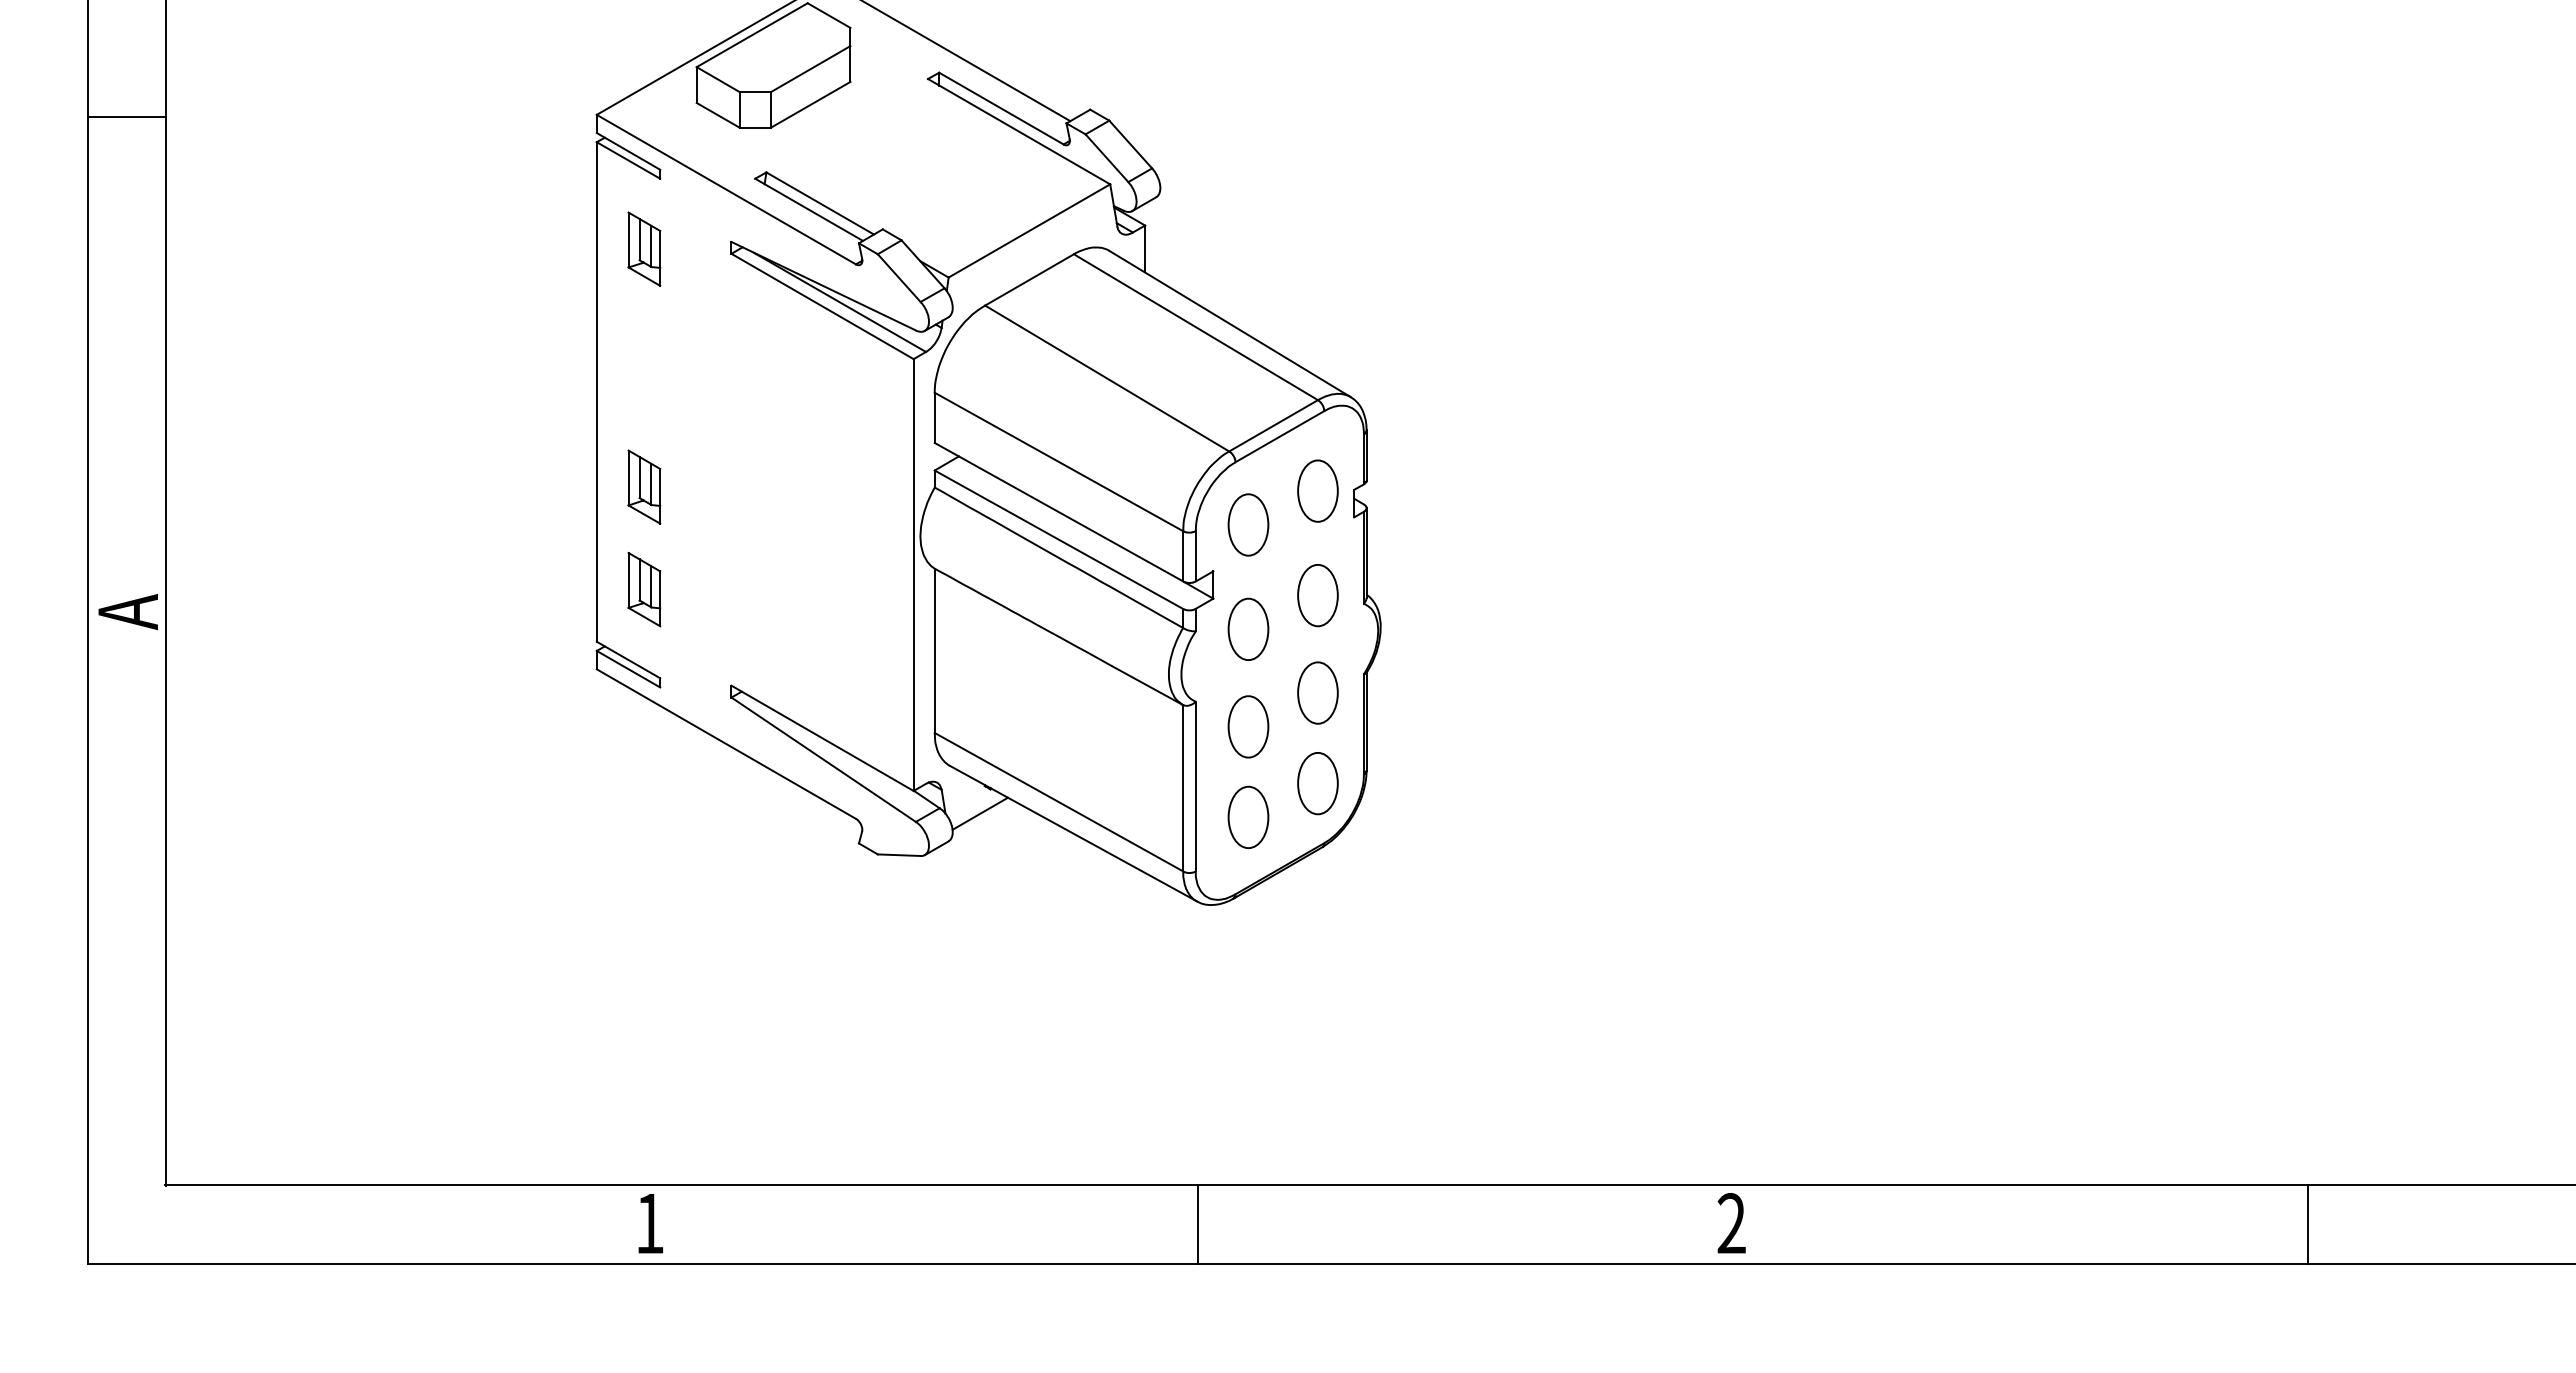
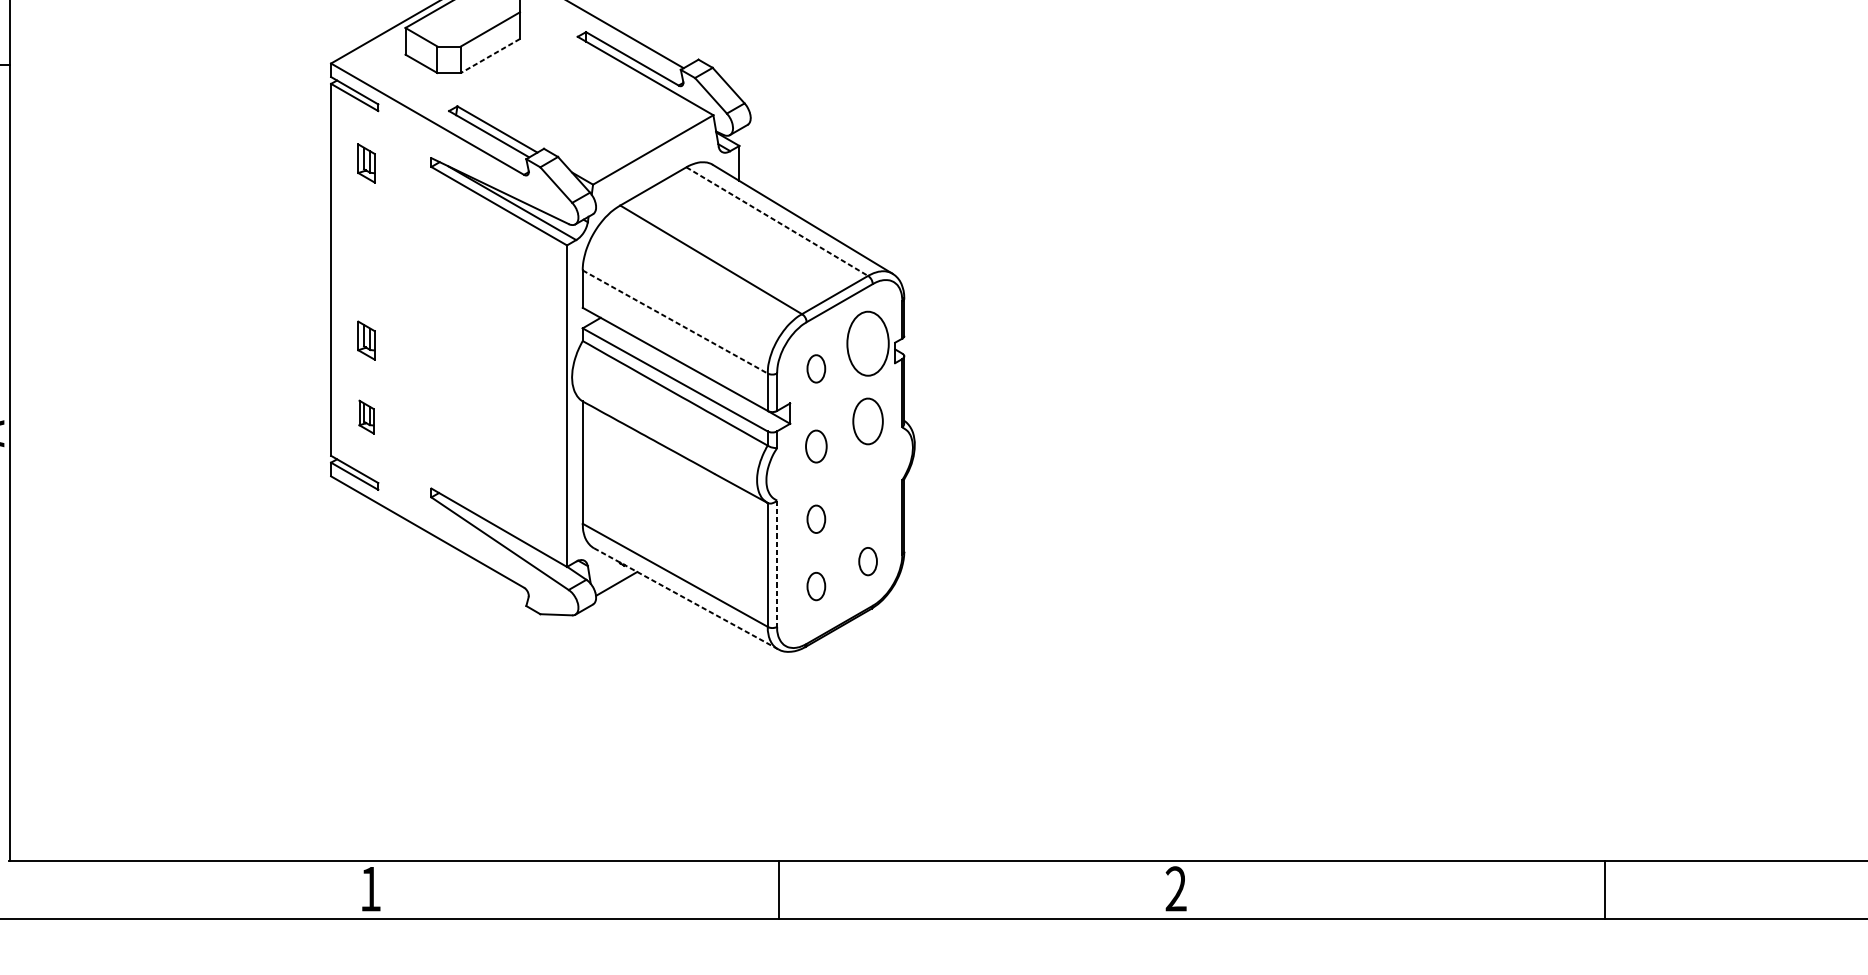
line: (810, 104) -> (490, 55), solid -> dashed
part: (644, 248) -> (366, 163), size x0.7
line: (1196, 327) -> (777, 221), solid -> dashed
line: (1059, 462) -> (675, 322), solid -> dashed
part: (644, 486) -> (366, 340), size x0.7
part: (1317, 490) -> (867, 343), size x1.4
part: (1248, 524) -> (816, 368), size x0.6
part: (644, 589) -> (366, 416), size x0.6
part: (1248, 628) -> (816, 445), size x0.7
part: (1317, 692) -> (867, 493), removed
part: (1248, 726) -> (816, 518), size x0.6
part: (1317, 783) -> (867, 561), size x0.6
line: (1195, 786) -> (776, 563), solid -> dashed
part: (1248, 816) -> (816, 585), size x0.6
line: (1073, 833) -> (686, 598), solid -> dashed

